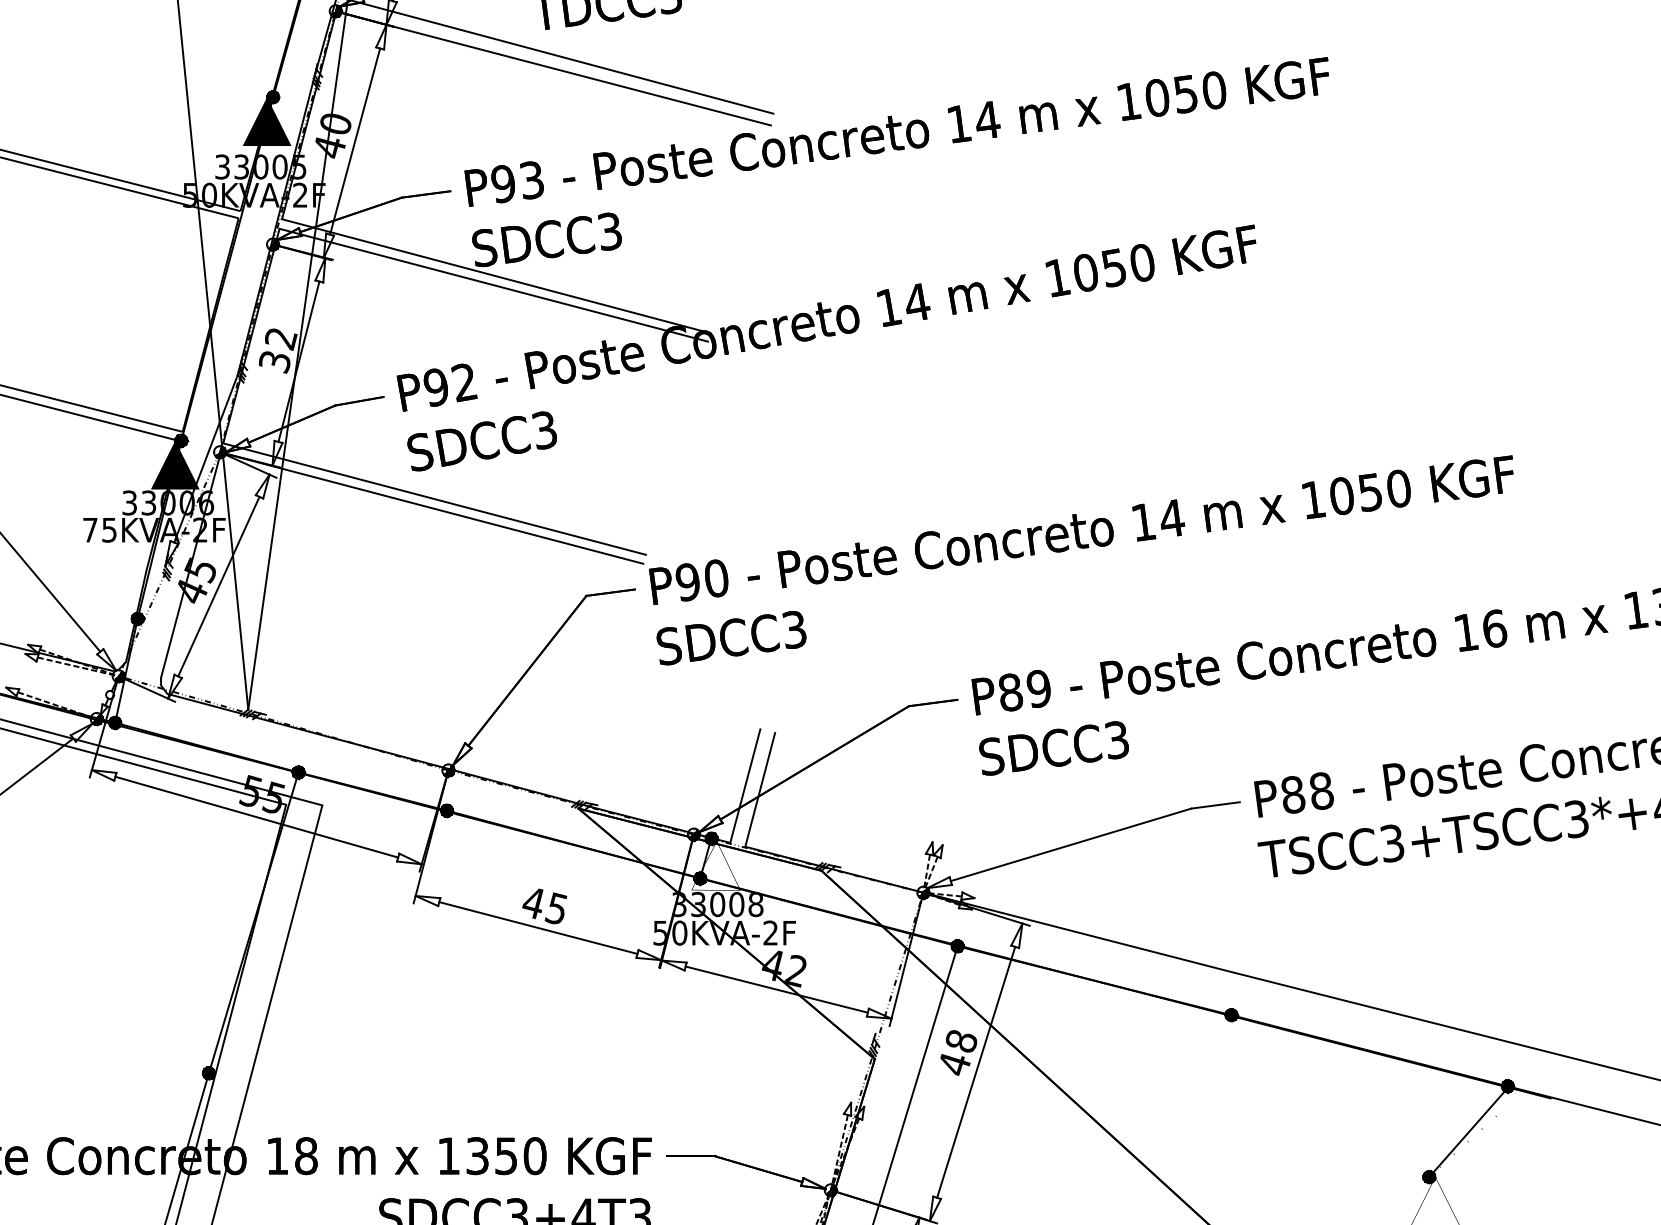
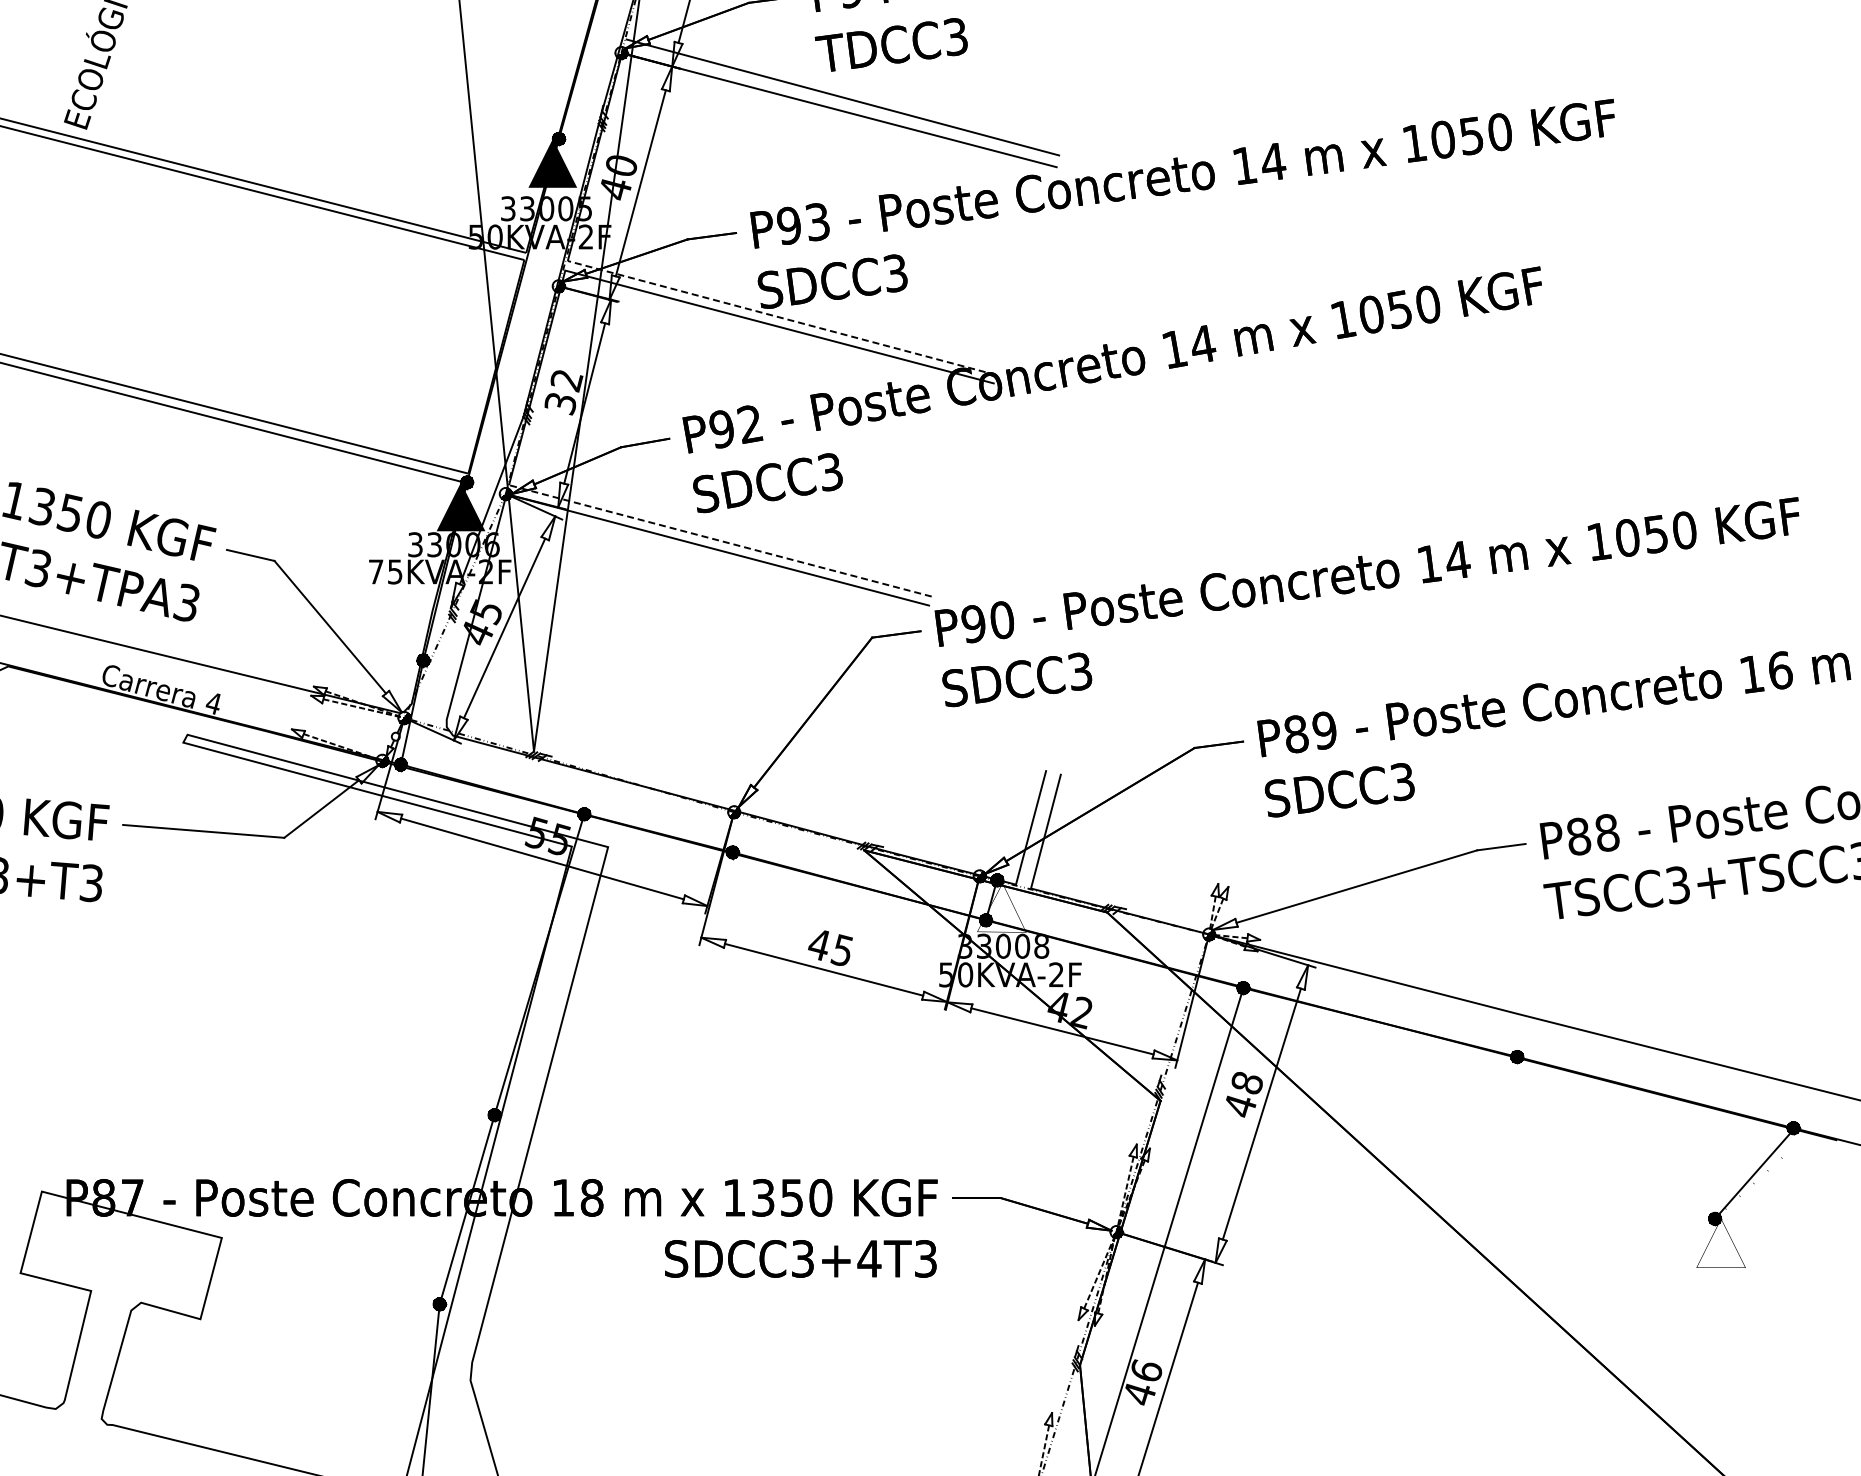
line: (496, 276) -> (782, 318), solid -> dashed
line: (434, 498) -> (720, 540), solid -> dashed

